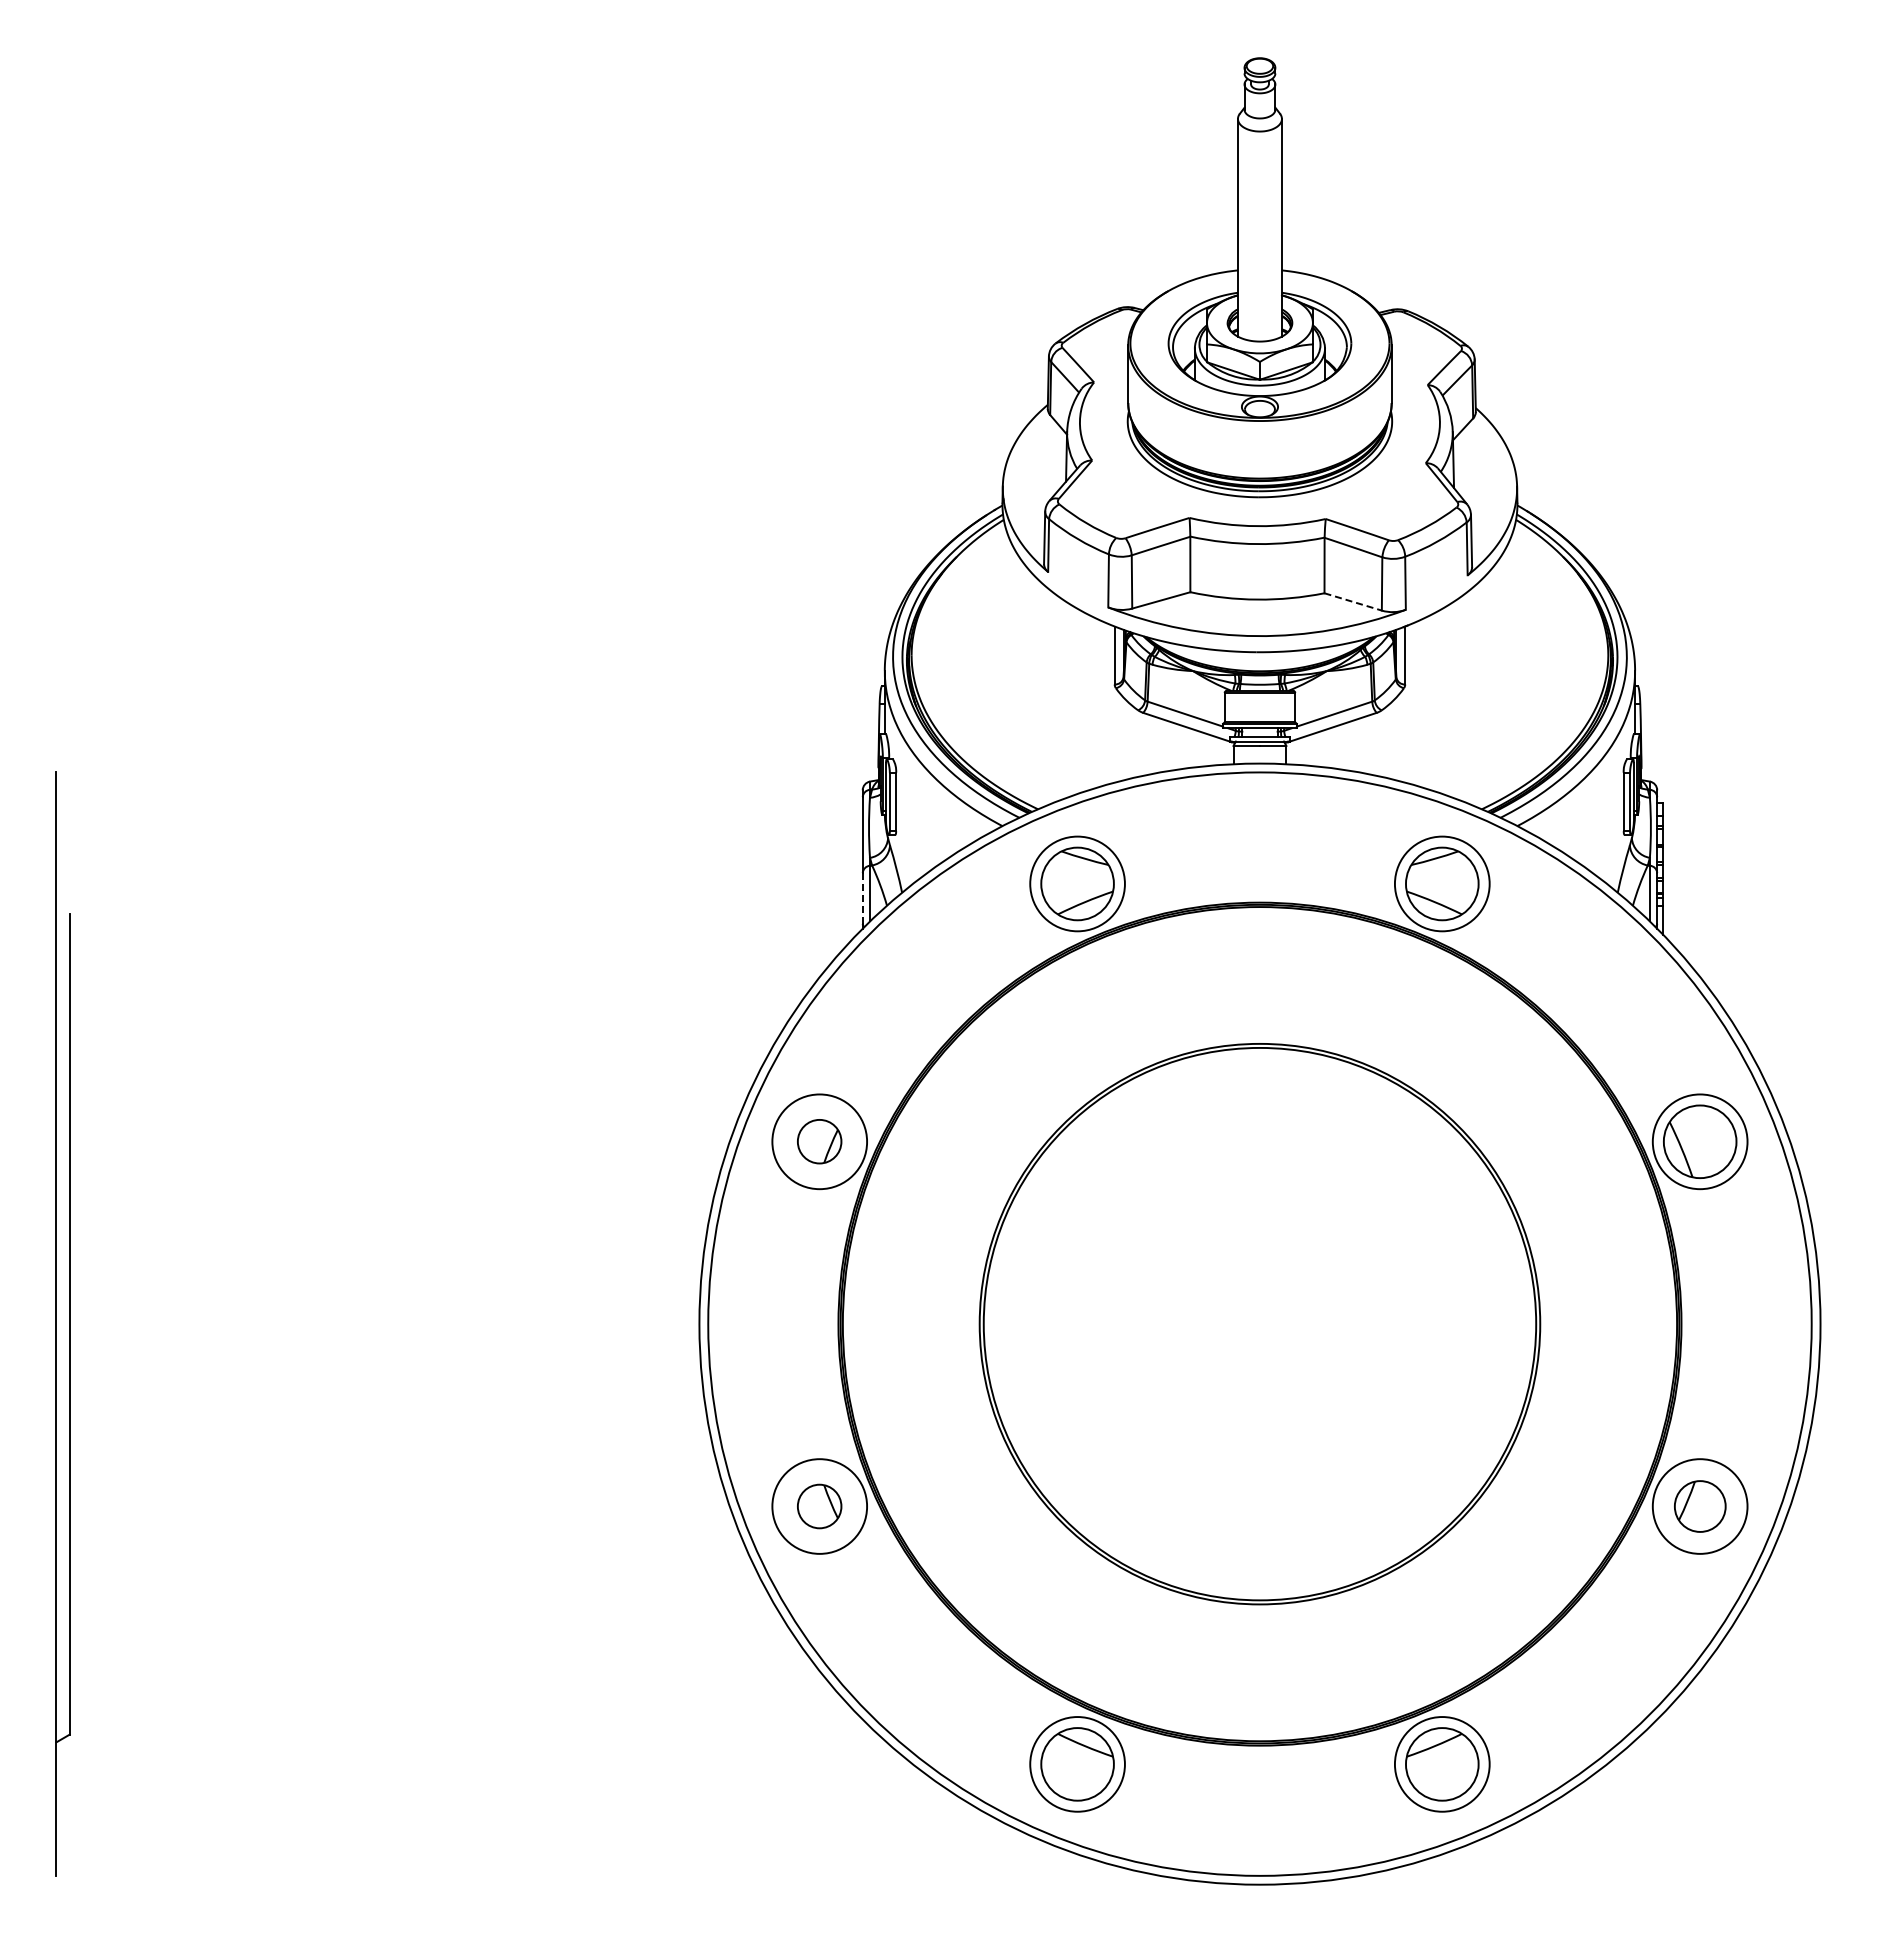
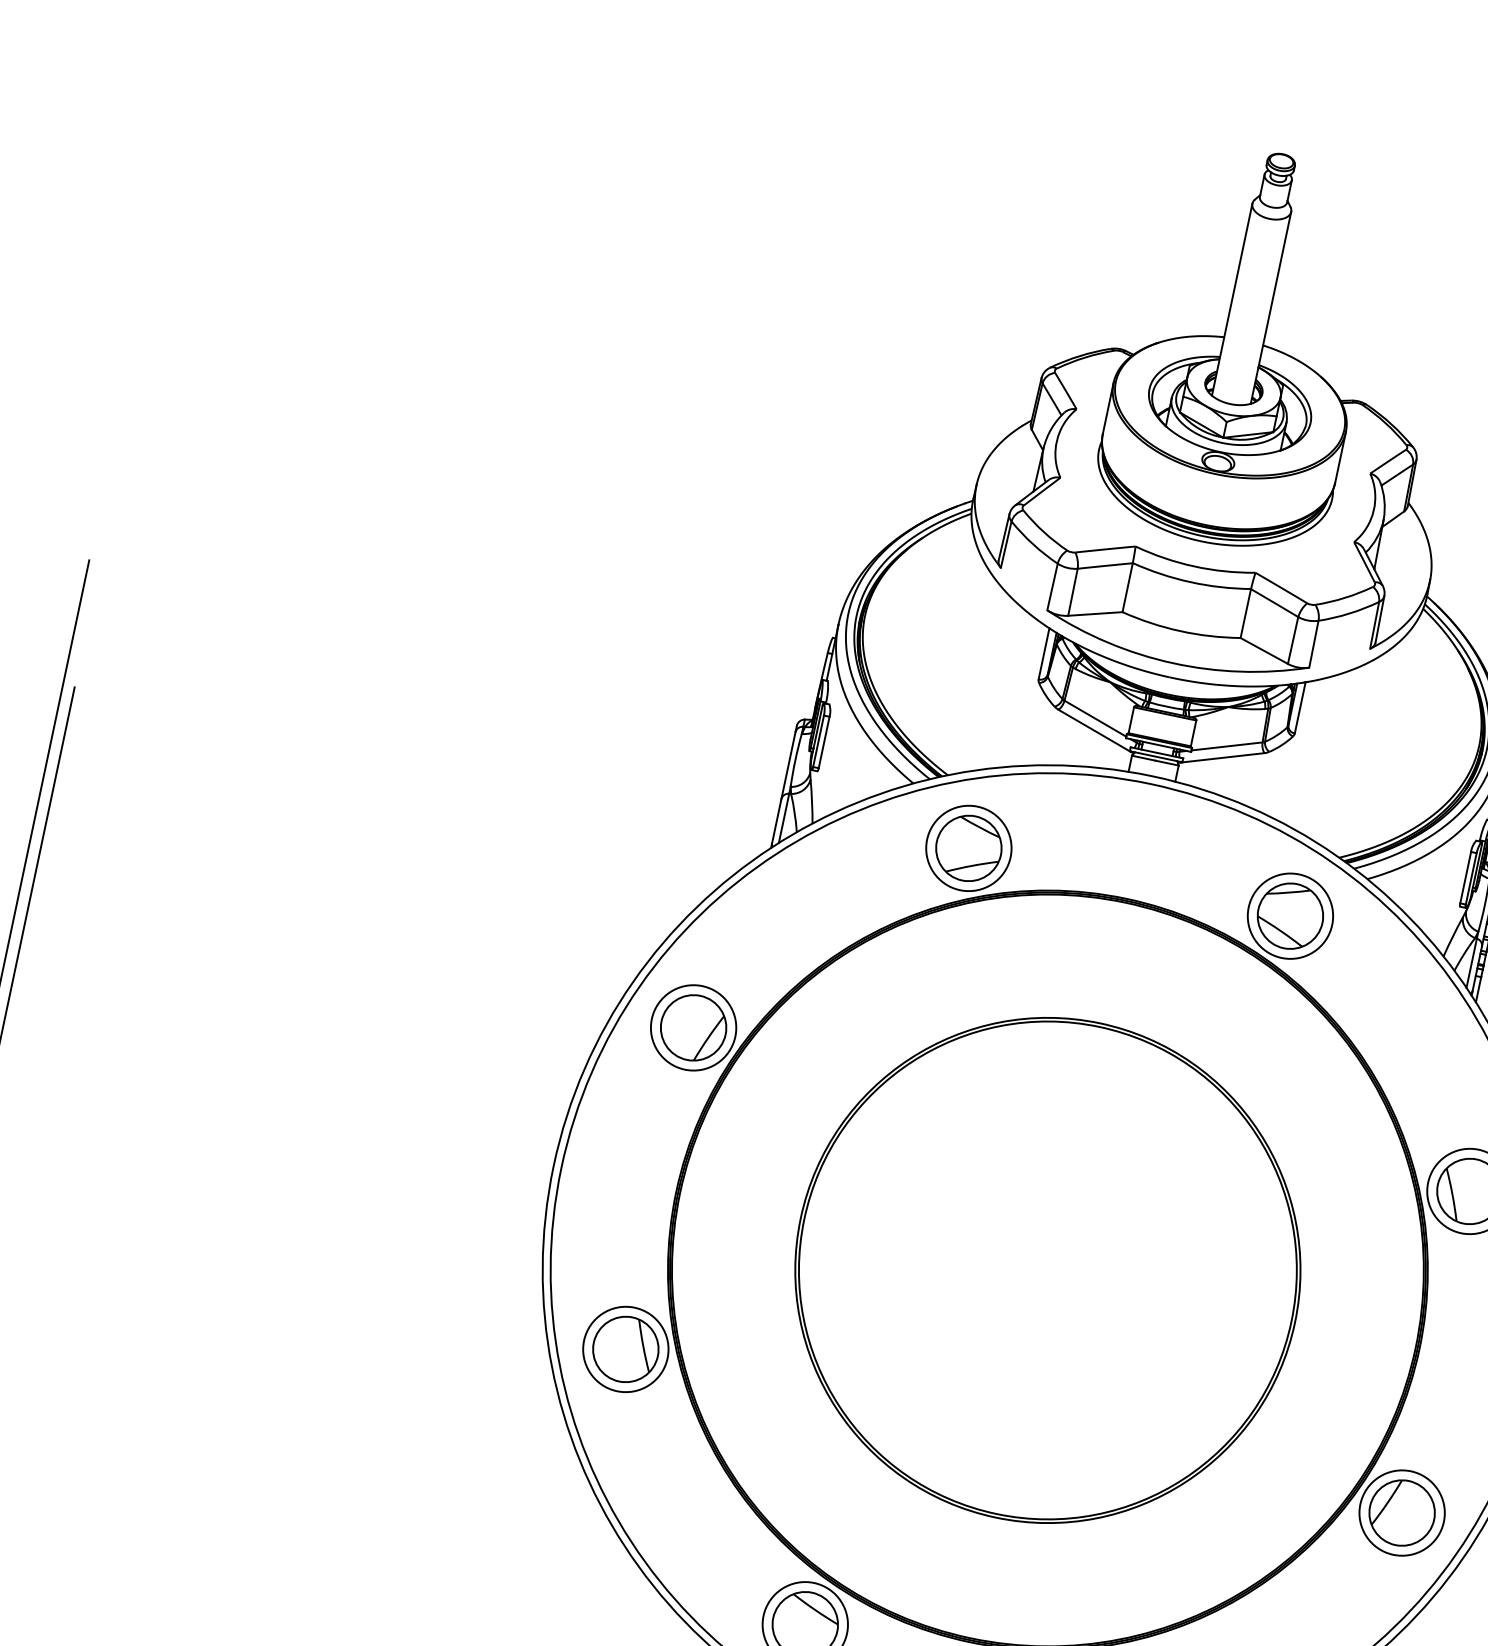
line: (1353, 601) -> (1264, 650), dashed -> solid
line: (862, 898) -> (776, 821), dashed -> solid
part: (819, 1141) -> (693, 1027), size x1.67
part: (819, 1506) -> (625, 1349), size x1.67
part: (1700, 1506) -> (1402, 1513), size x1.43

